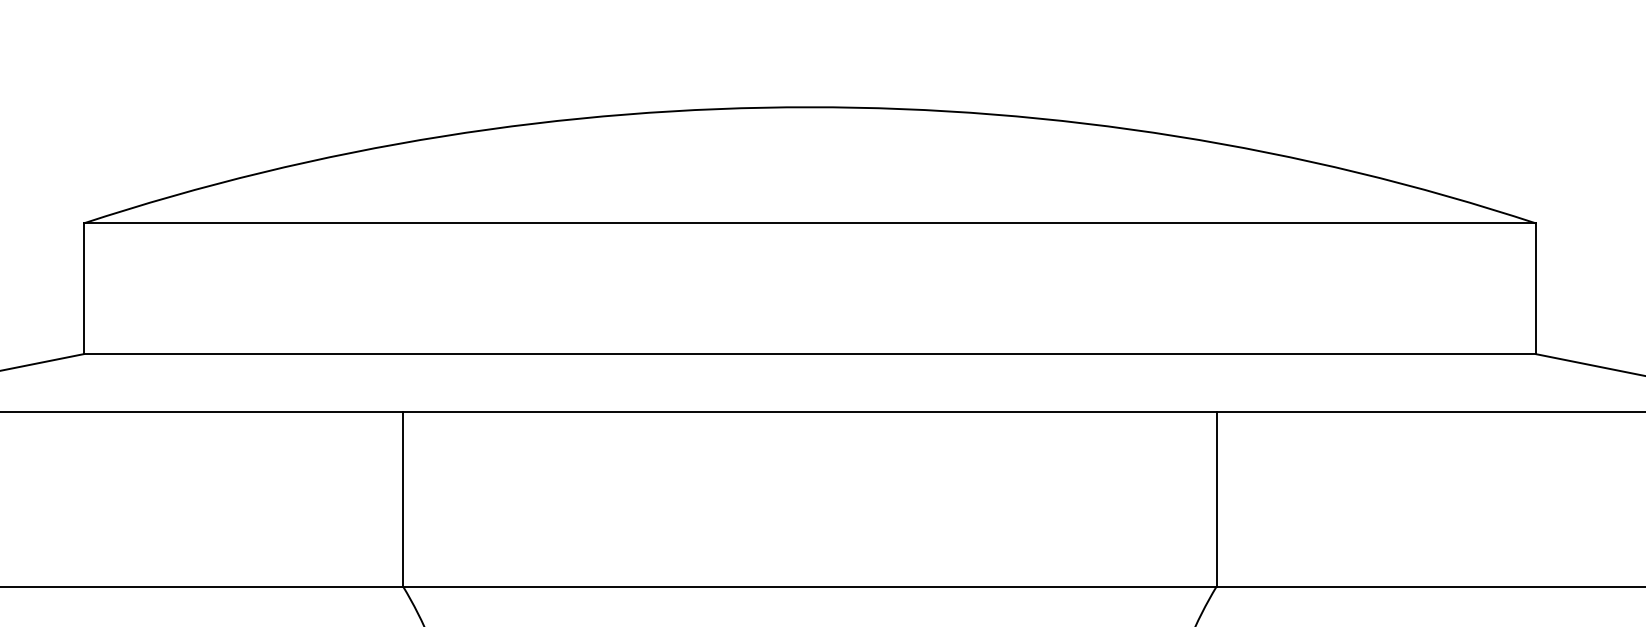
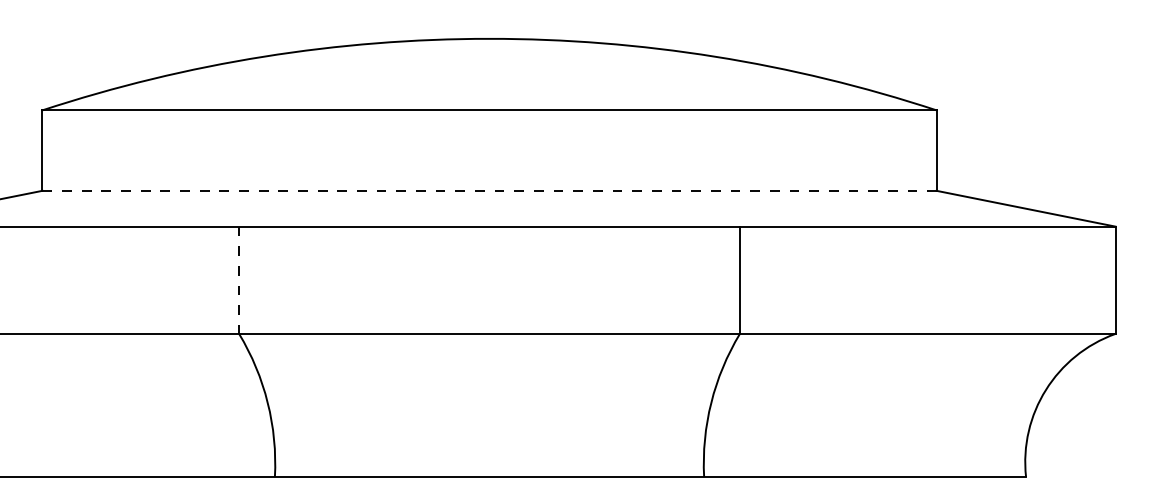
line: (811, 353) -> (490, 190), solid -> dashed
line: (403, 499) -> (239, 280), solid -> dashed

